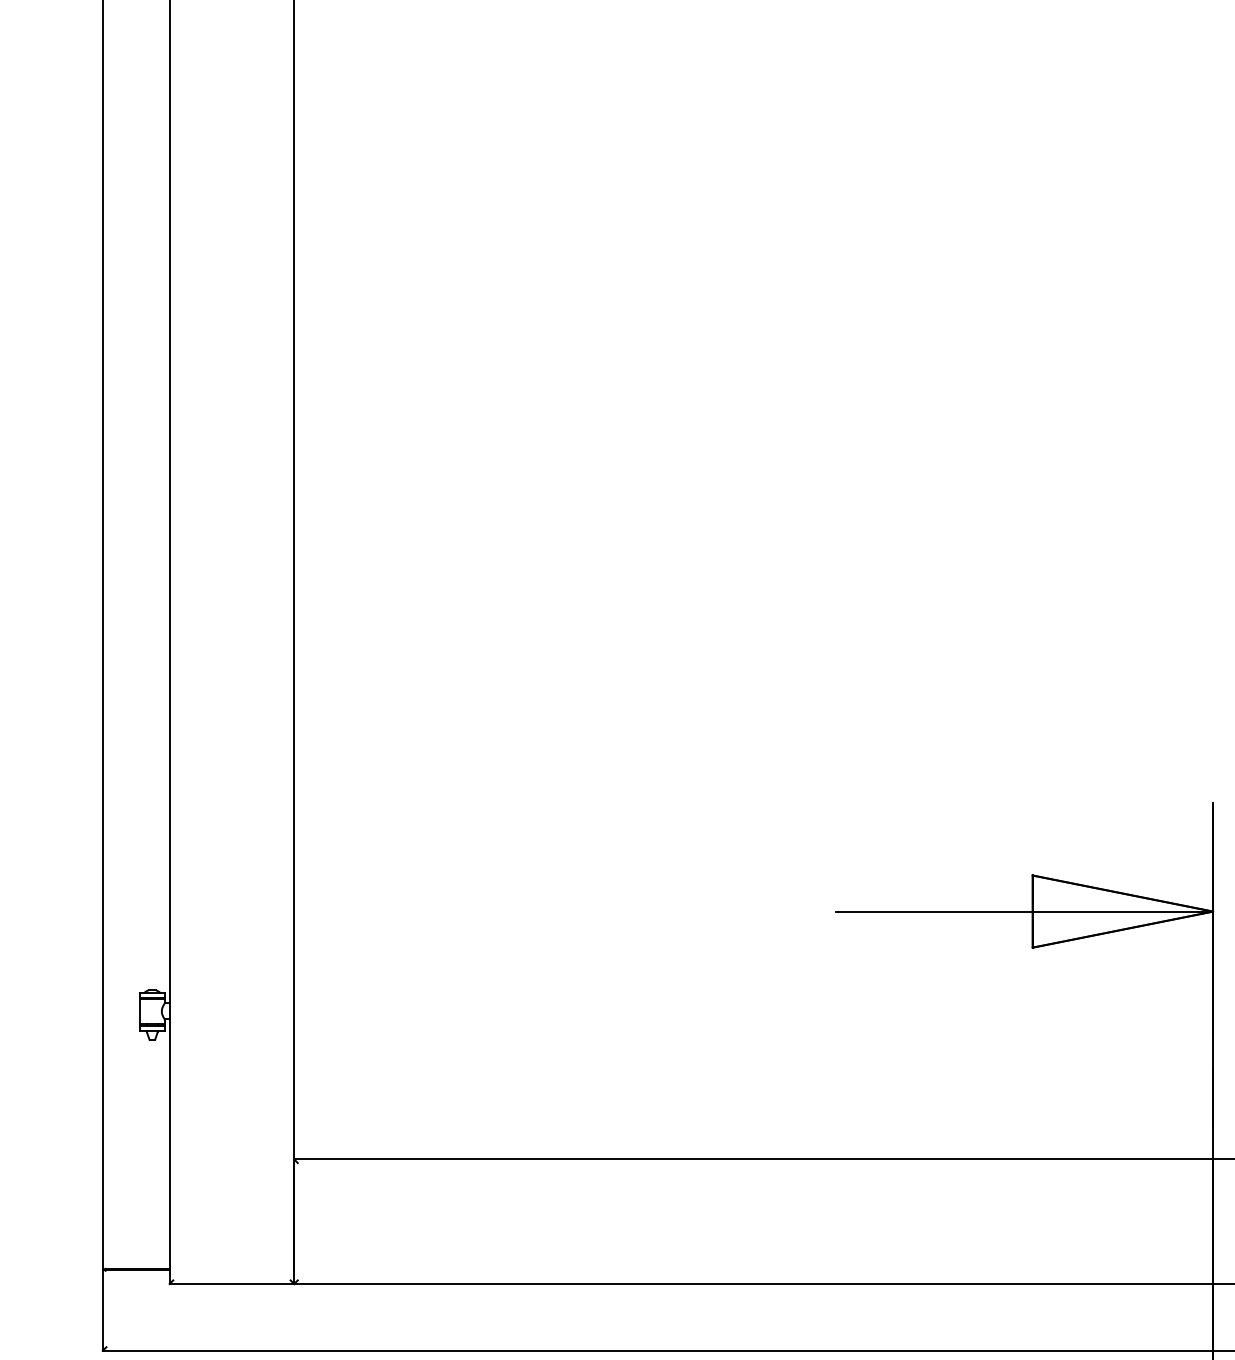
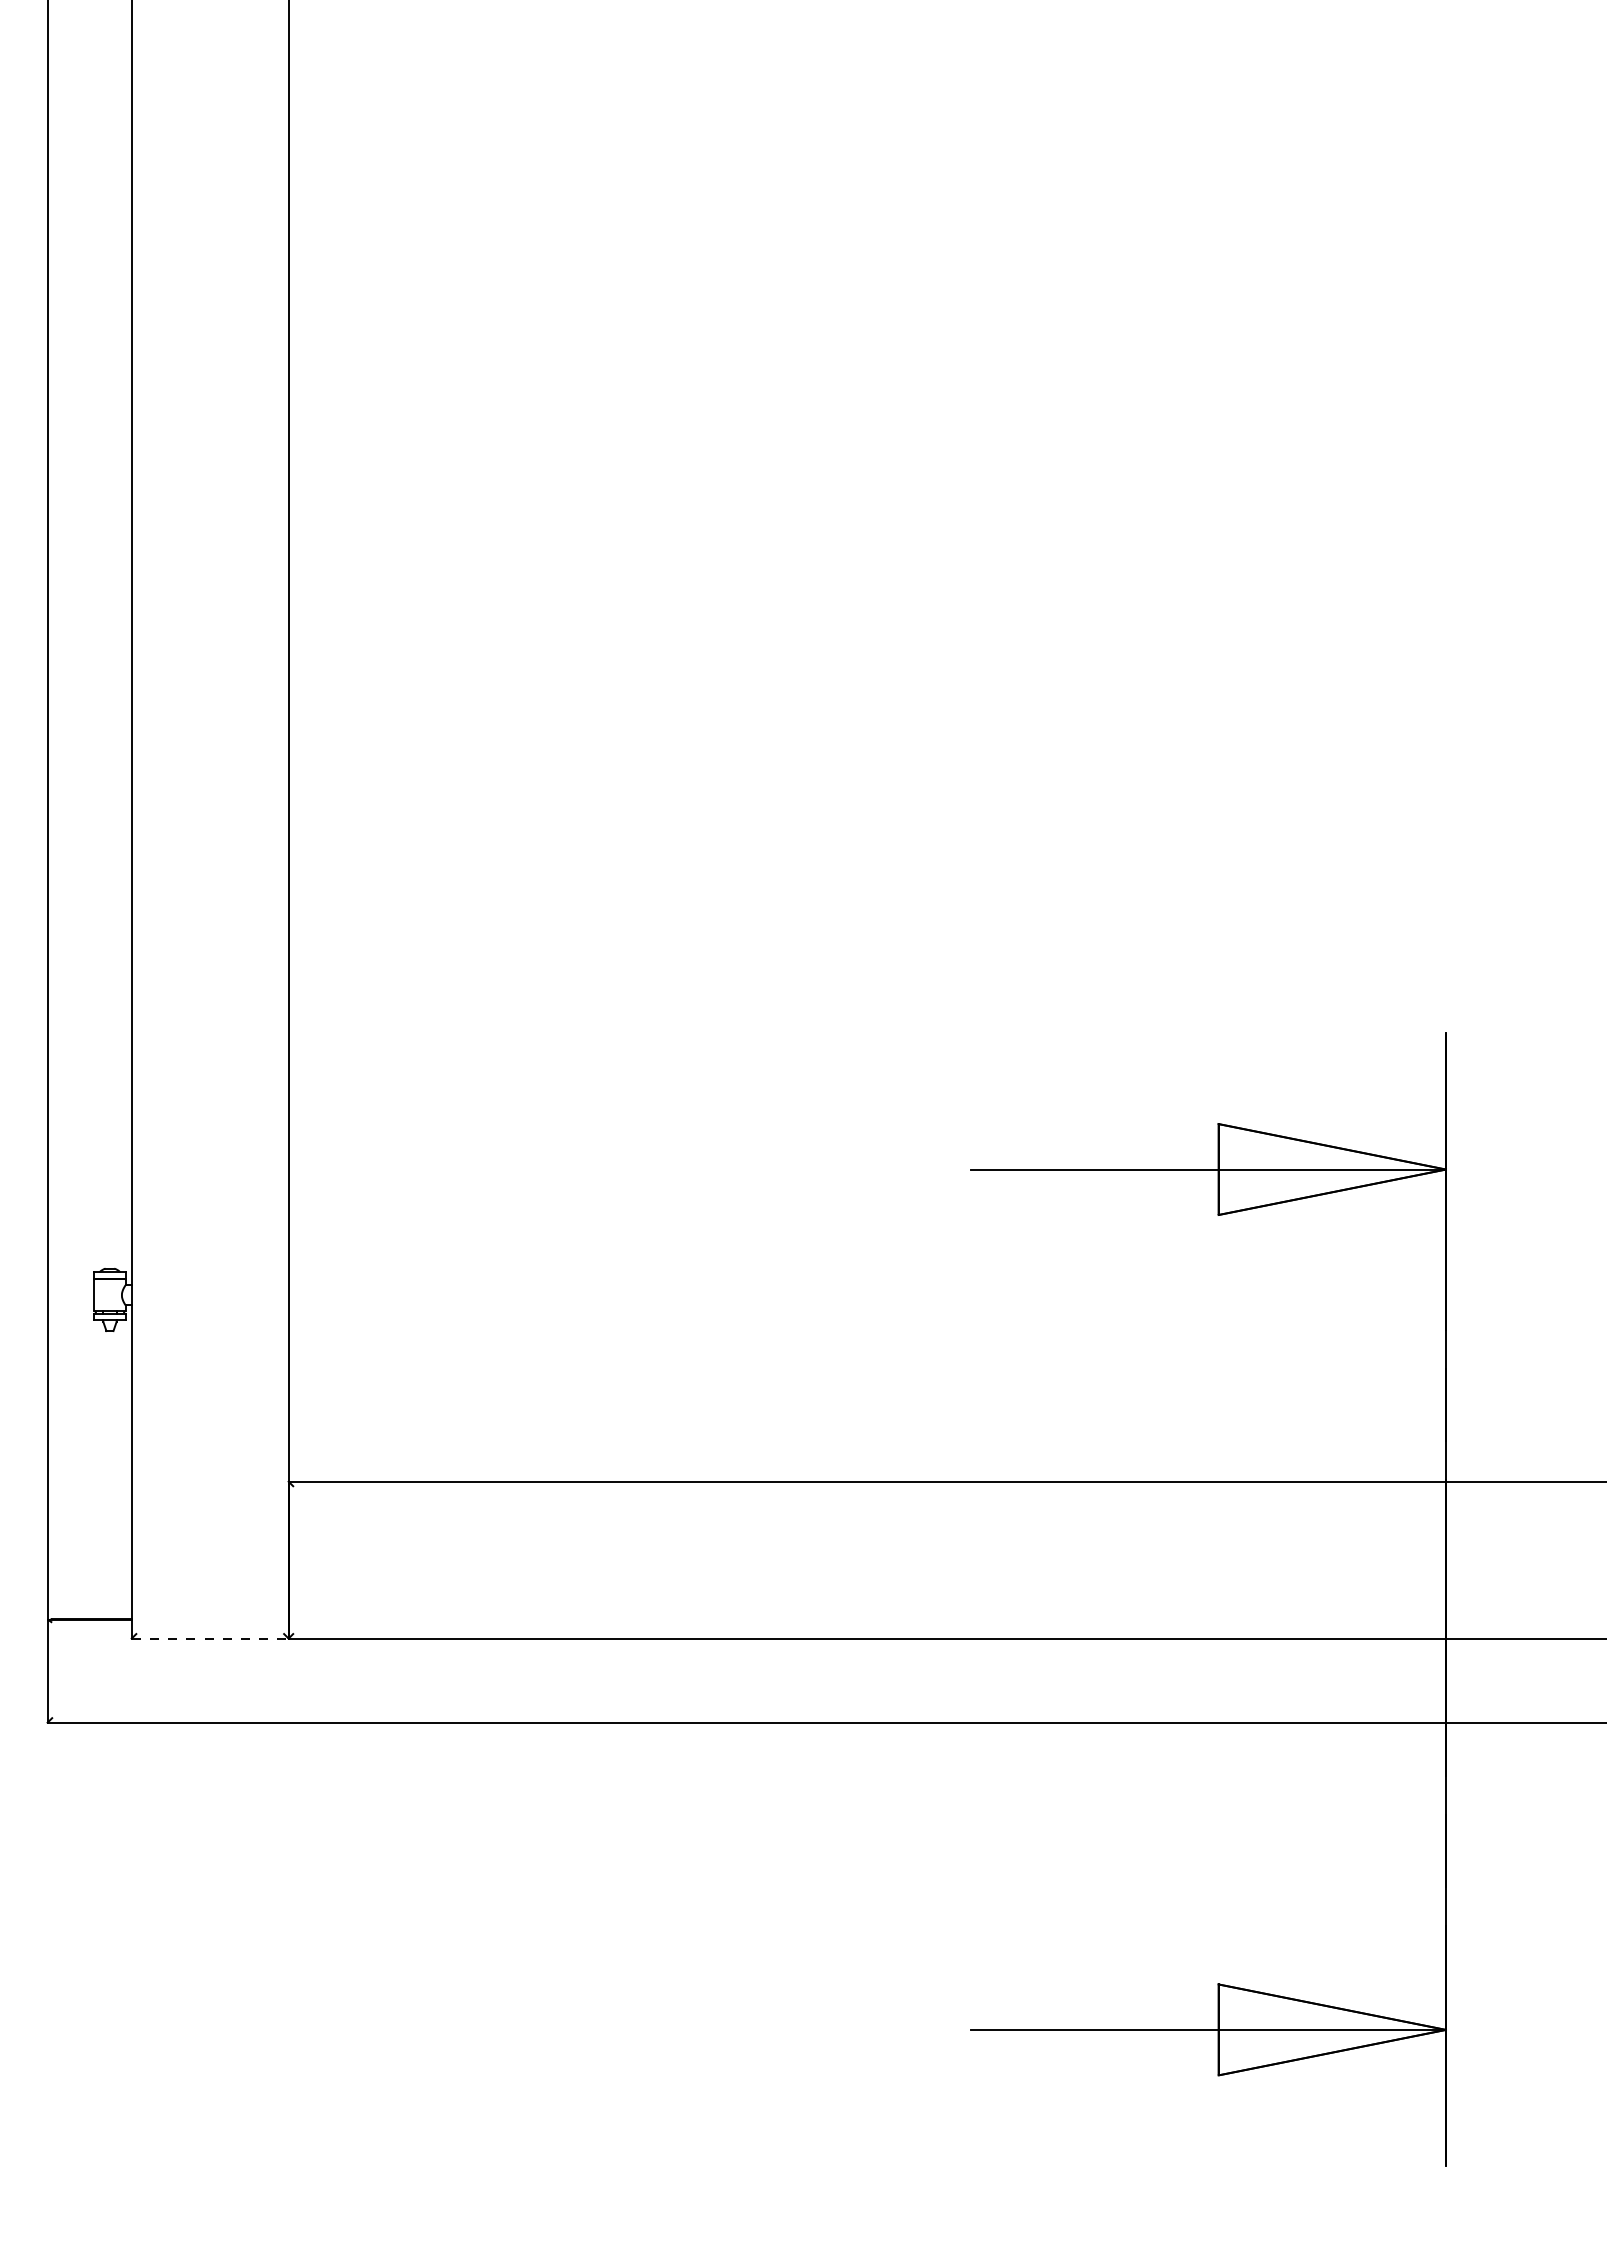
line: (232, 1283) -> (210, 1638), solid -> dashed

